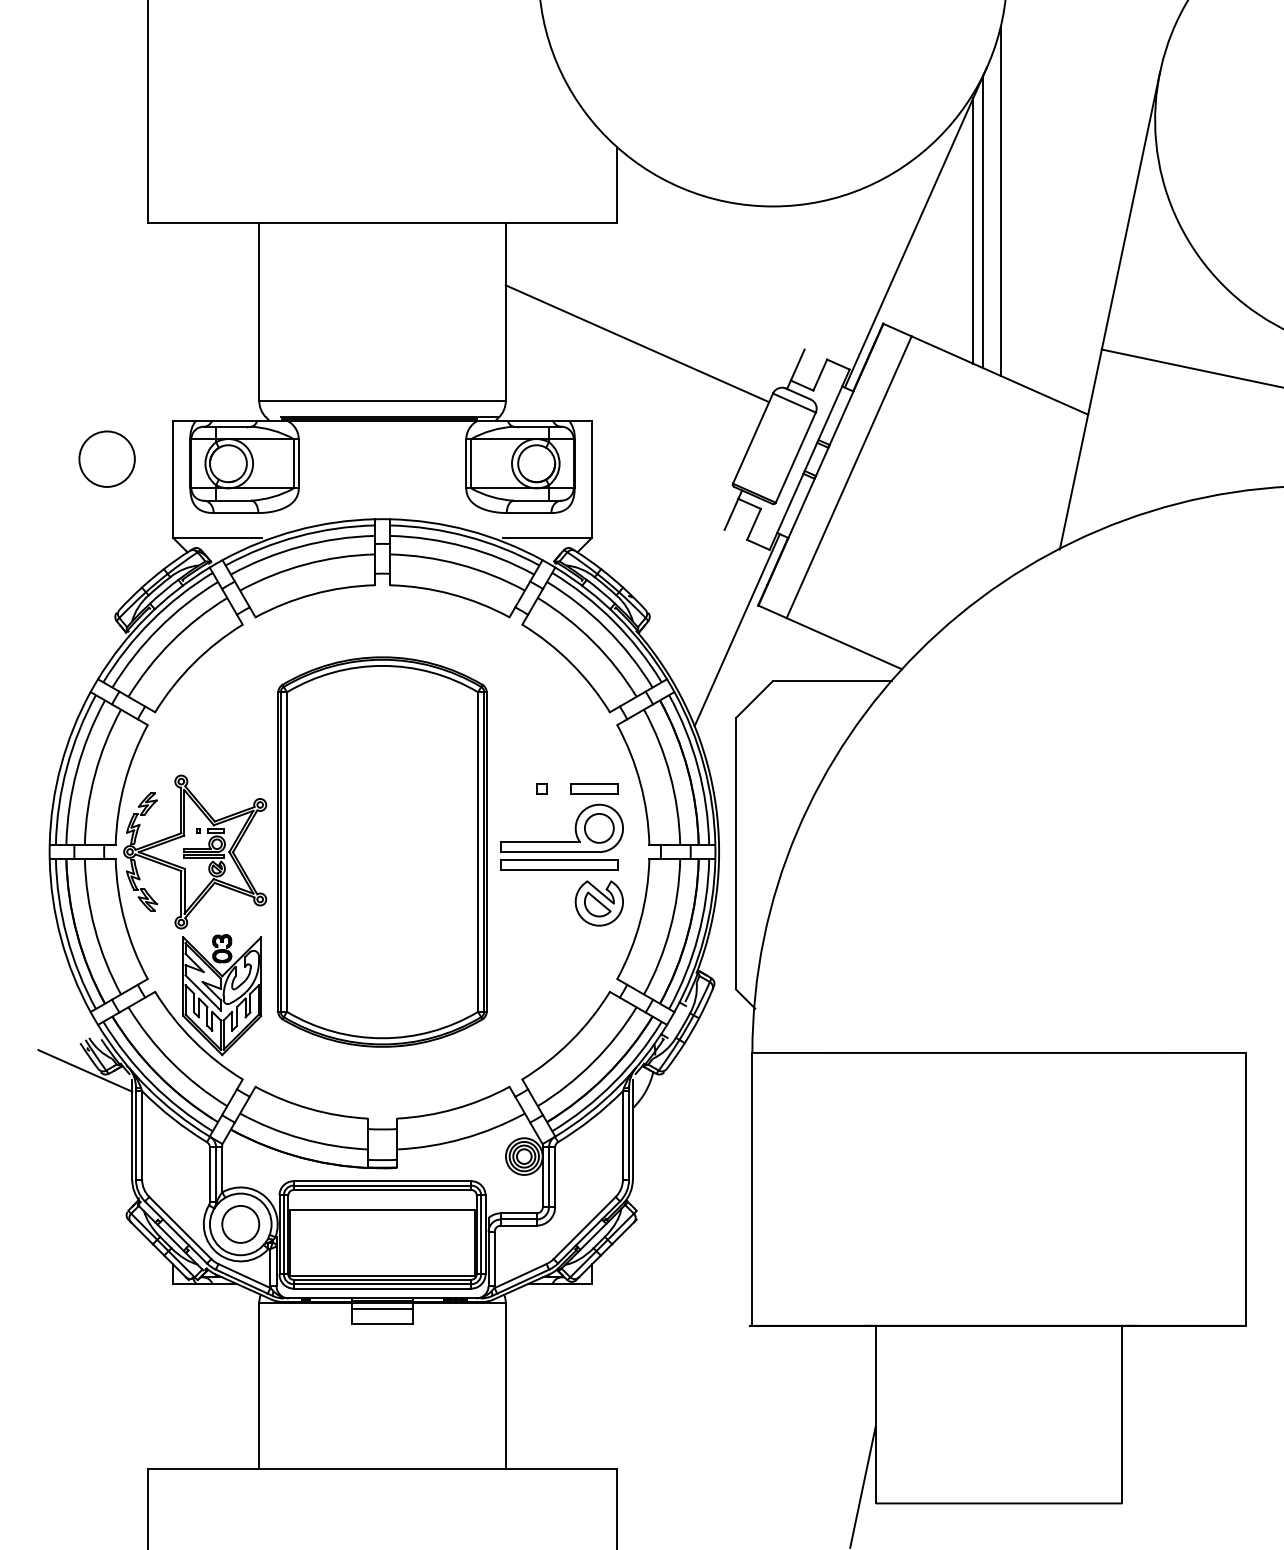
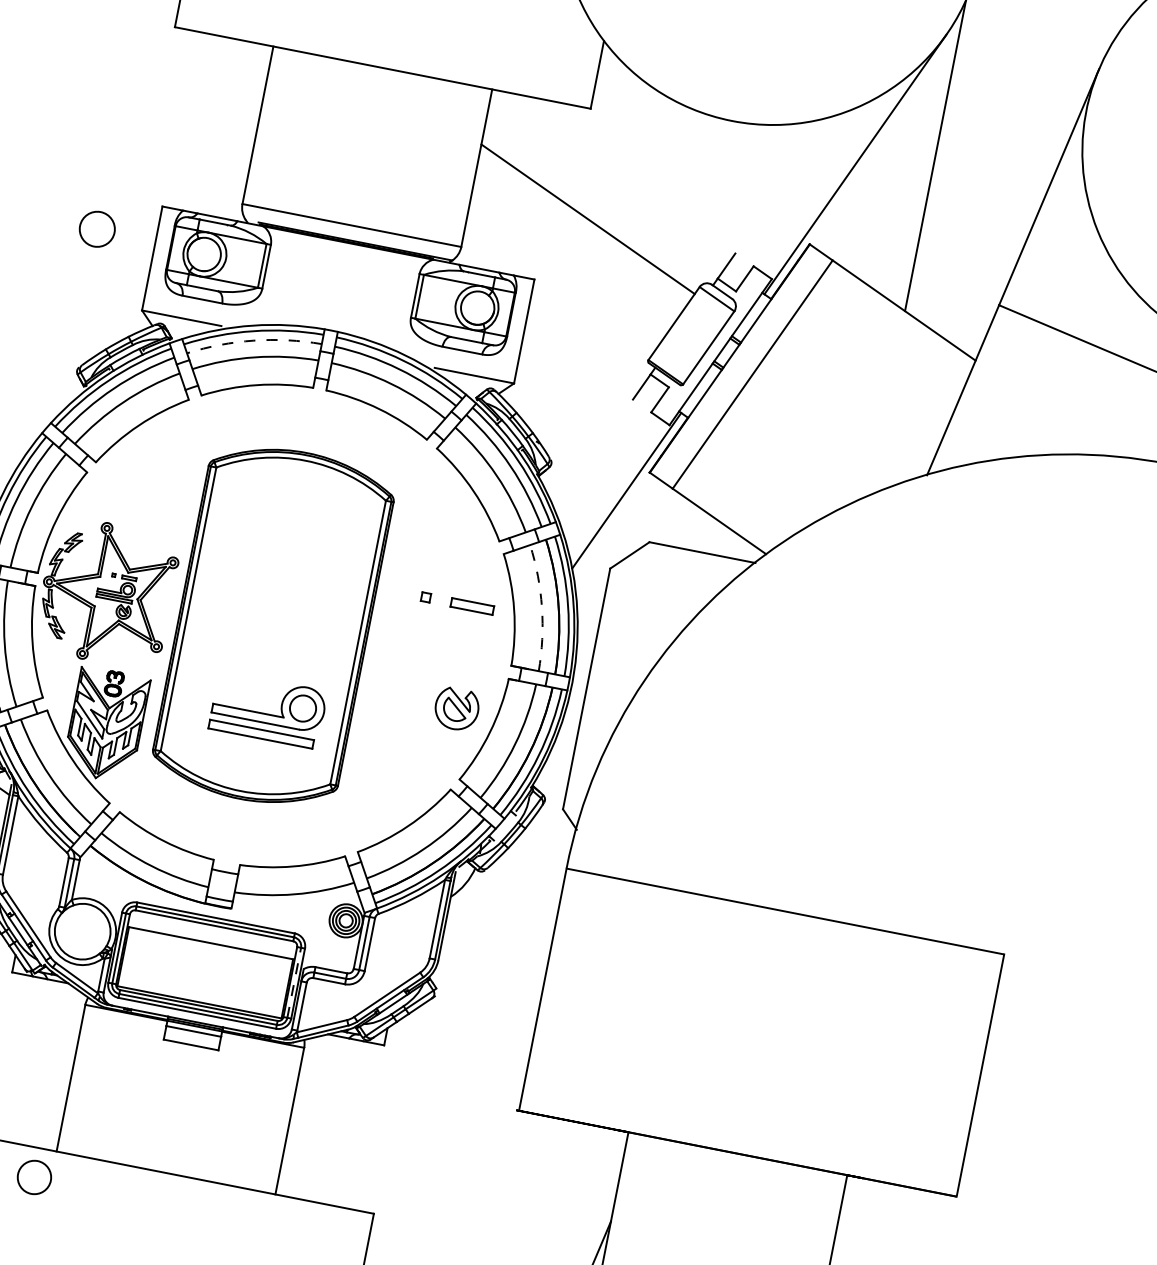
line: (982, 222) -> (915, 171), removed
line: (973, 230) -> (905, 177), removed
circle: (106, 458) -> (96, 228), size x0.7
arc: (300, 546) -> (253, 340), solid -> dashed
arc: (670, 775) -> (542, 608), solid -> dashed
part: (561, 836) -> (268, 709), moved
circle: (240, 1224) -> (34, 1177), moved
line: (481, 1234) -> (294, 982), solid -> dashed

